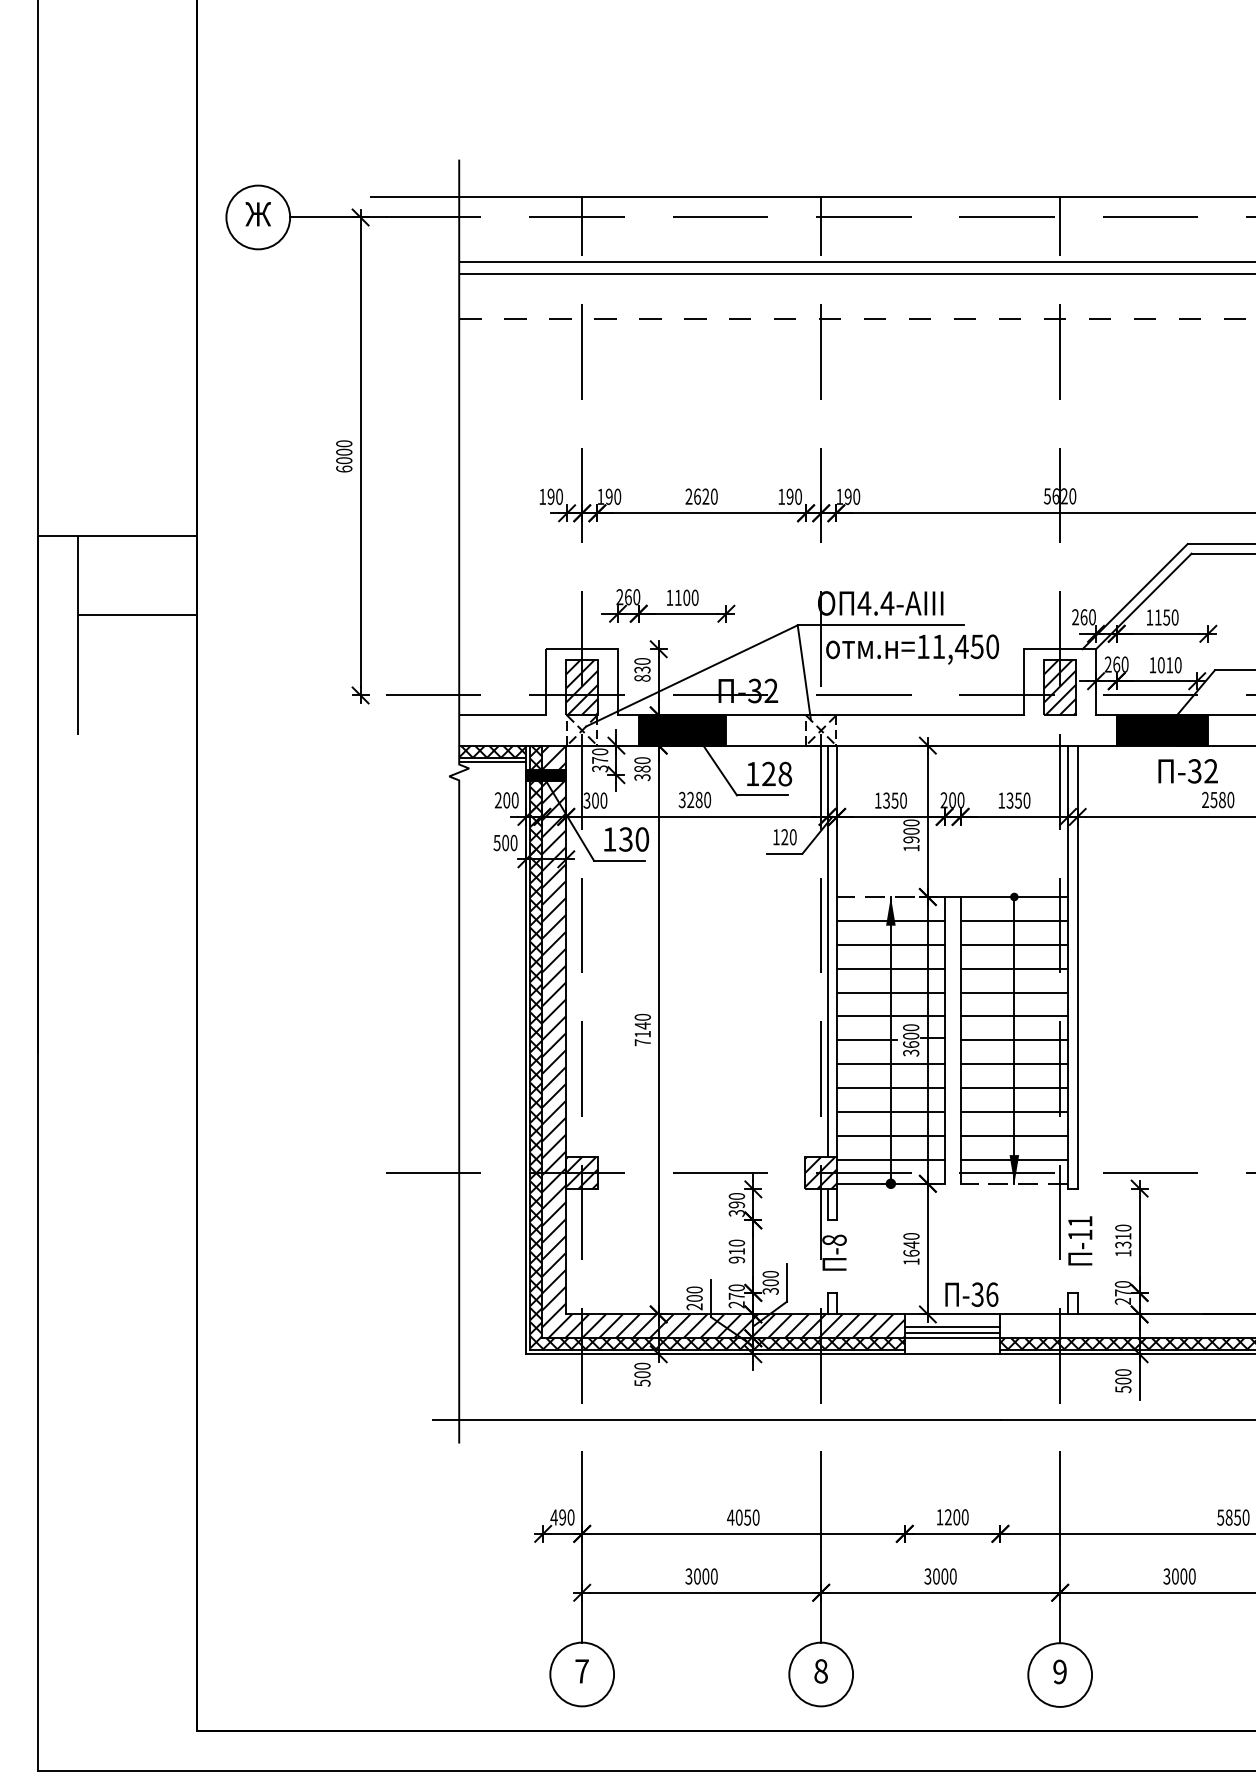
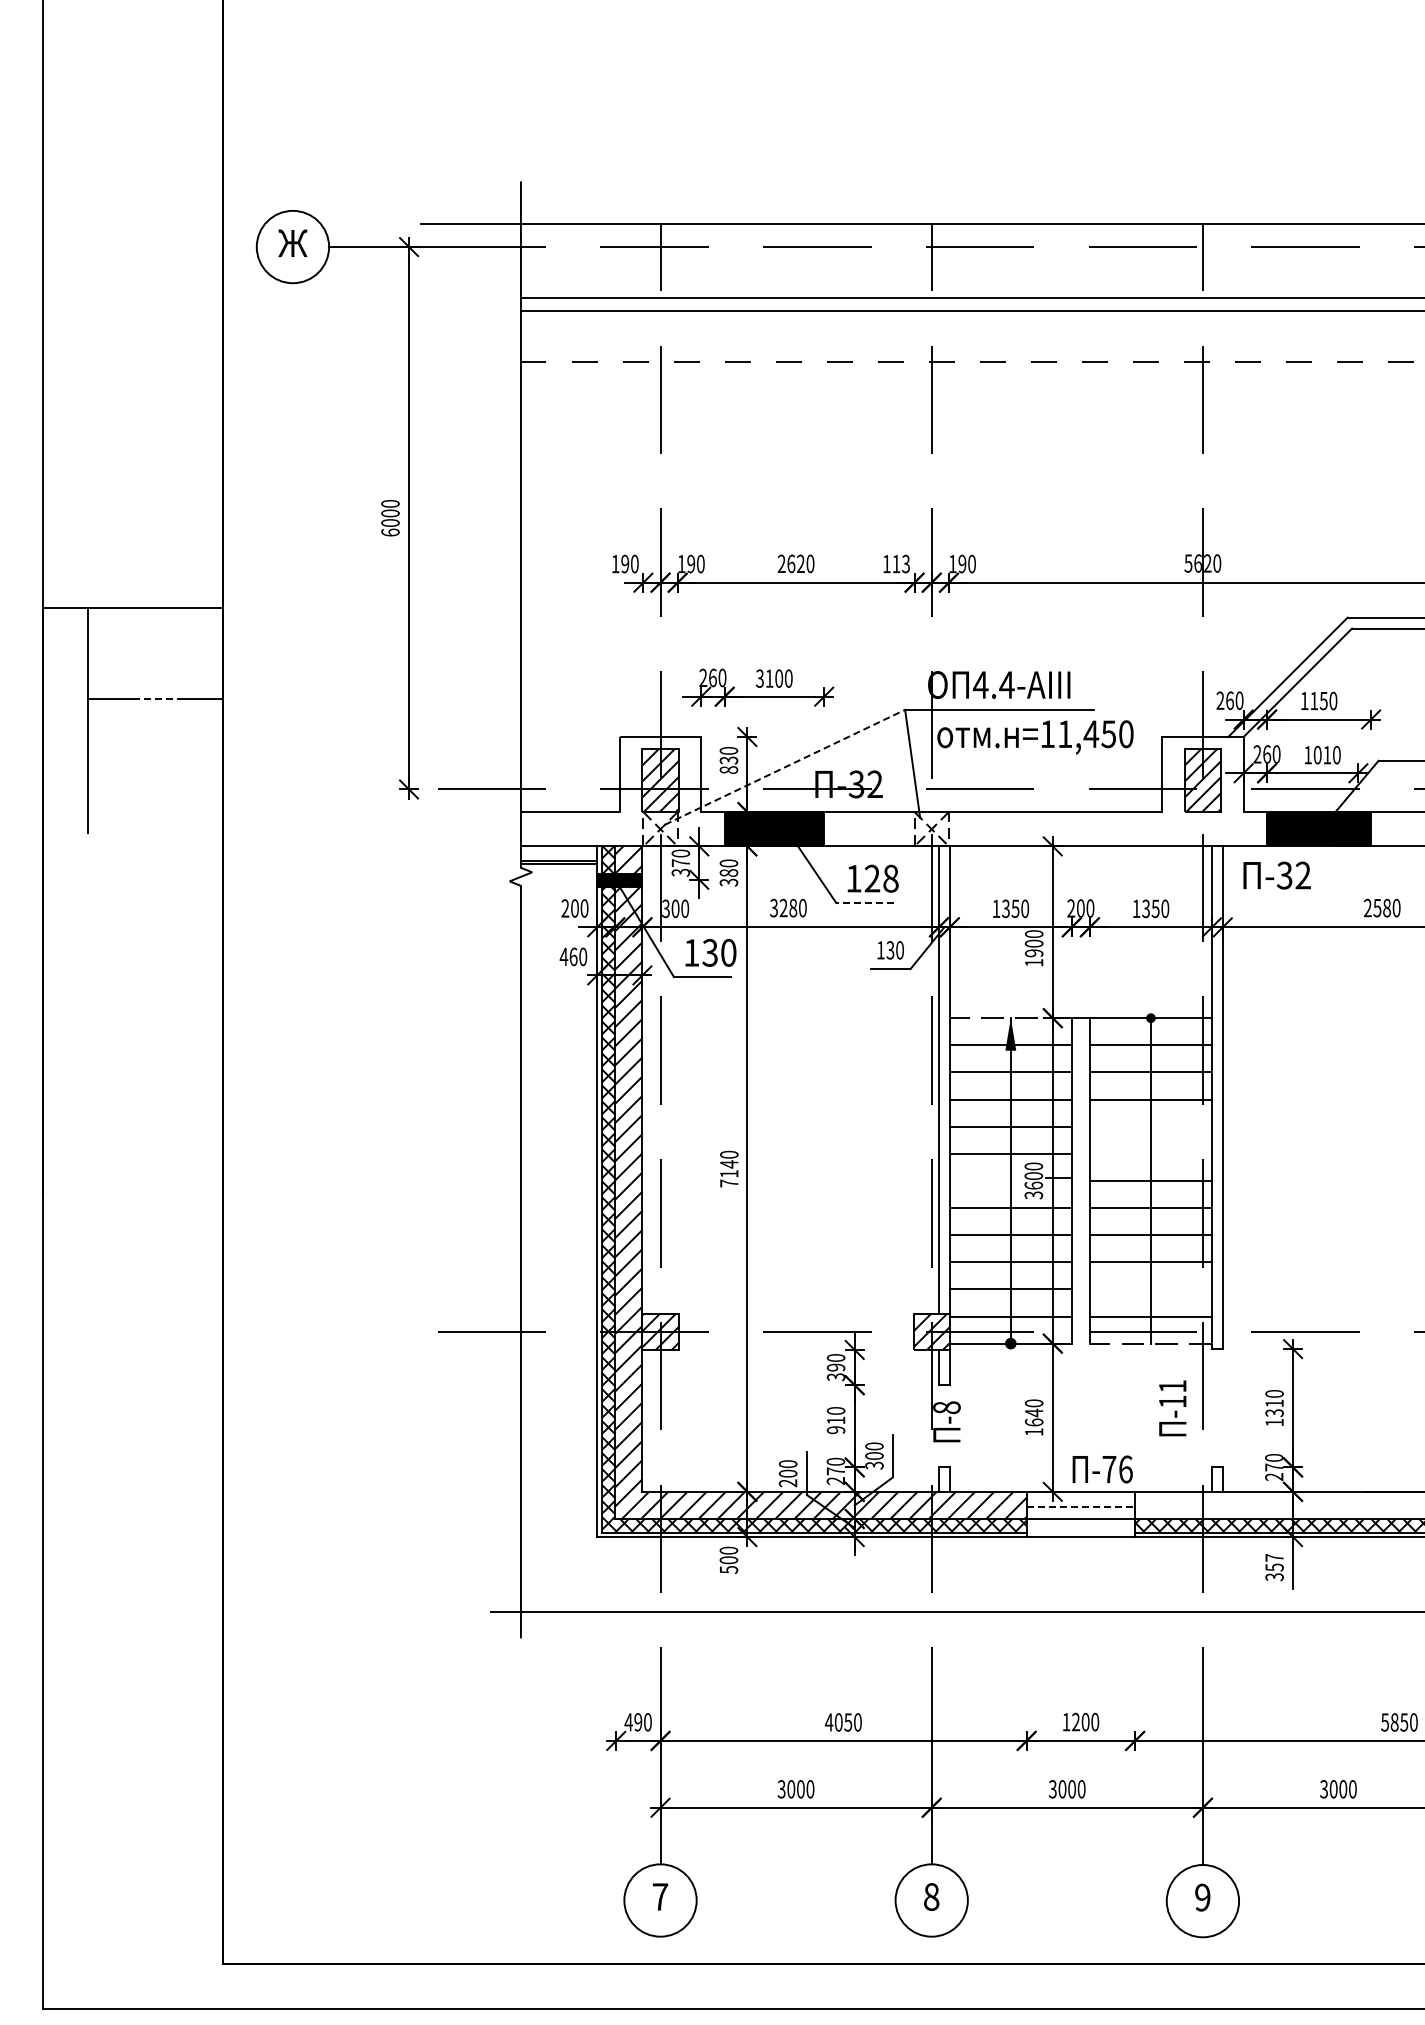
text: (793, 496) -> (900, 563), 190 -> 113
text: (669, 597) -> (759, 678), 1100 -> 3100
line: (137, 615) -> (155, 698), solid -> dashed
line: (692, 676) -> (785, 767), solid -> dashed
hatch: (492, 751) -> (558, 853), removed
text: (1187, 771) -> (1276, 875), moved
line: (761, 795) -> (864, 902), solid -> dashed
text: (784, 837) -> (890, 950), 120 -> 130
text: (501, 842) -> (568, 956), 500 -> 460
line: (1013, 992) -> (1150, 1126), removed
line: (1013, 1016) -> (1150, 1153), removed
line: (866, 1040) -> (983, 1180), removed
line: (1013, 1136) -> (1150, 1289), removed
fill: (1013, 1169) -> (1150, 1327), removed
text: (1080, 1240) -> (1172, 1408), moved
text: (977, 1294) -> (1109, 1469), -36 -> -76
line: (953, 1327) -> (1081, 1506), solid -> dashed
line: (952, 1332) -> (1080, 1512), removed
text: (1123, 1381) -> (1274, 1567), 500 -> 357

